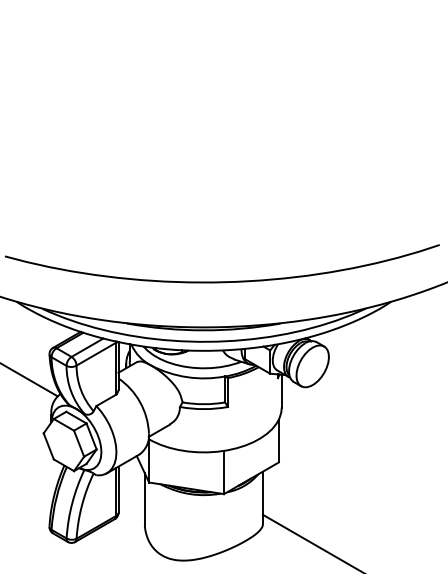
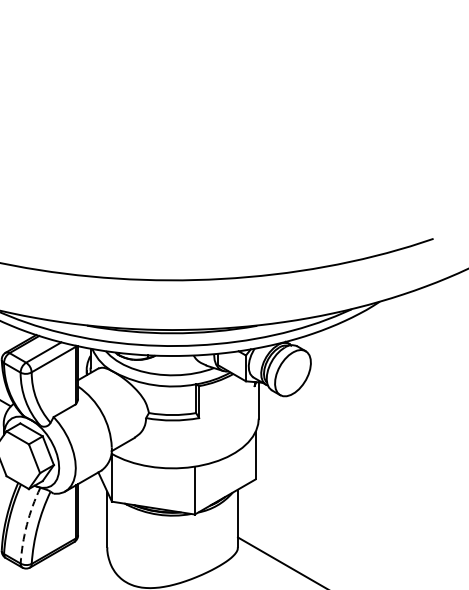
arc: (72, 503) -> (27, 524), solid -> dashed

